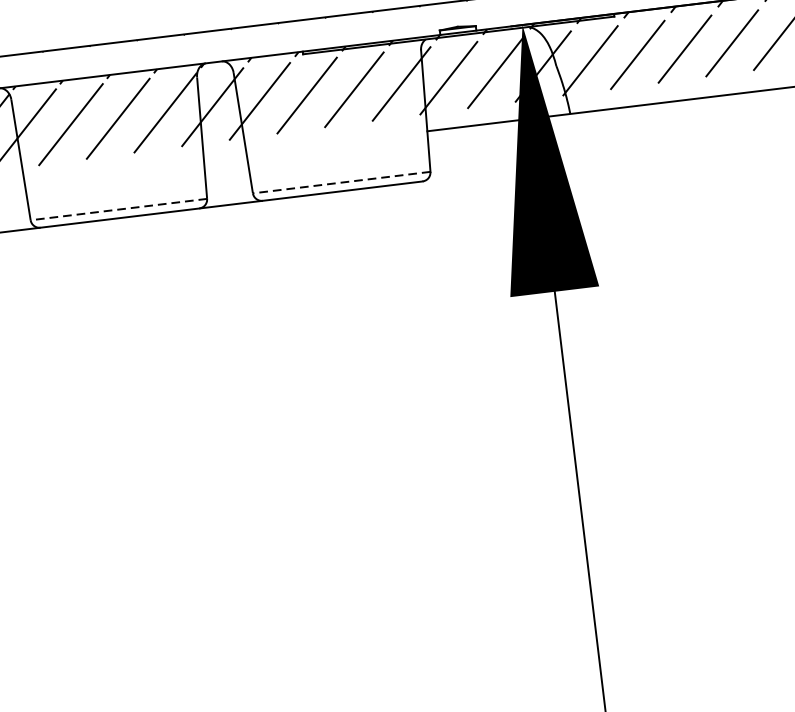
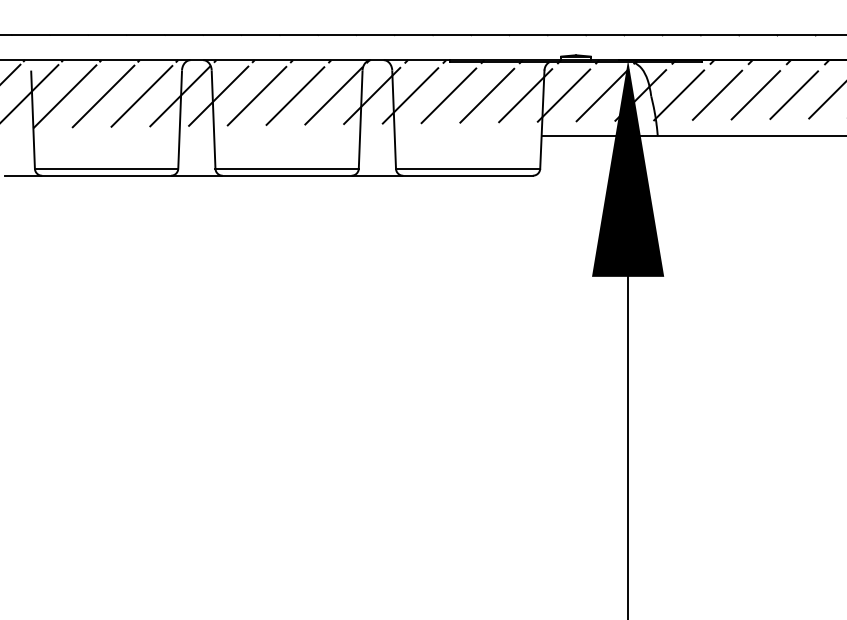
line: (340, 182) -> (467, 168), dashed -> solid
line: (119, 209) -> (287, 168), dashed -> solid

